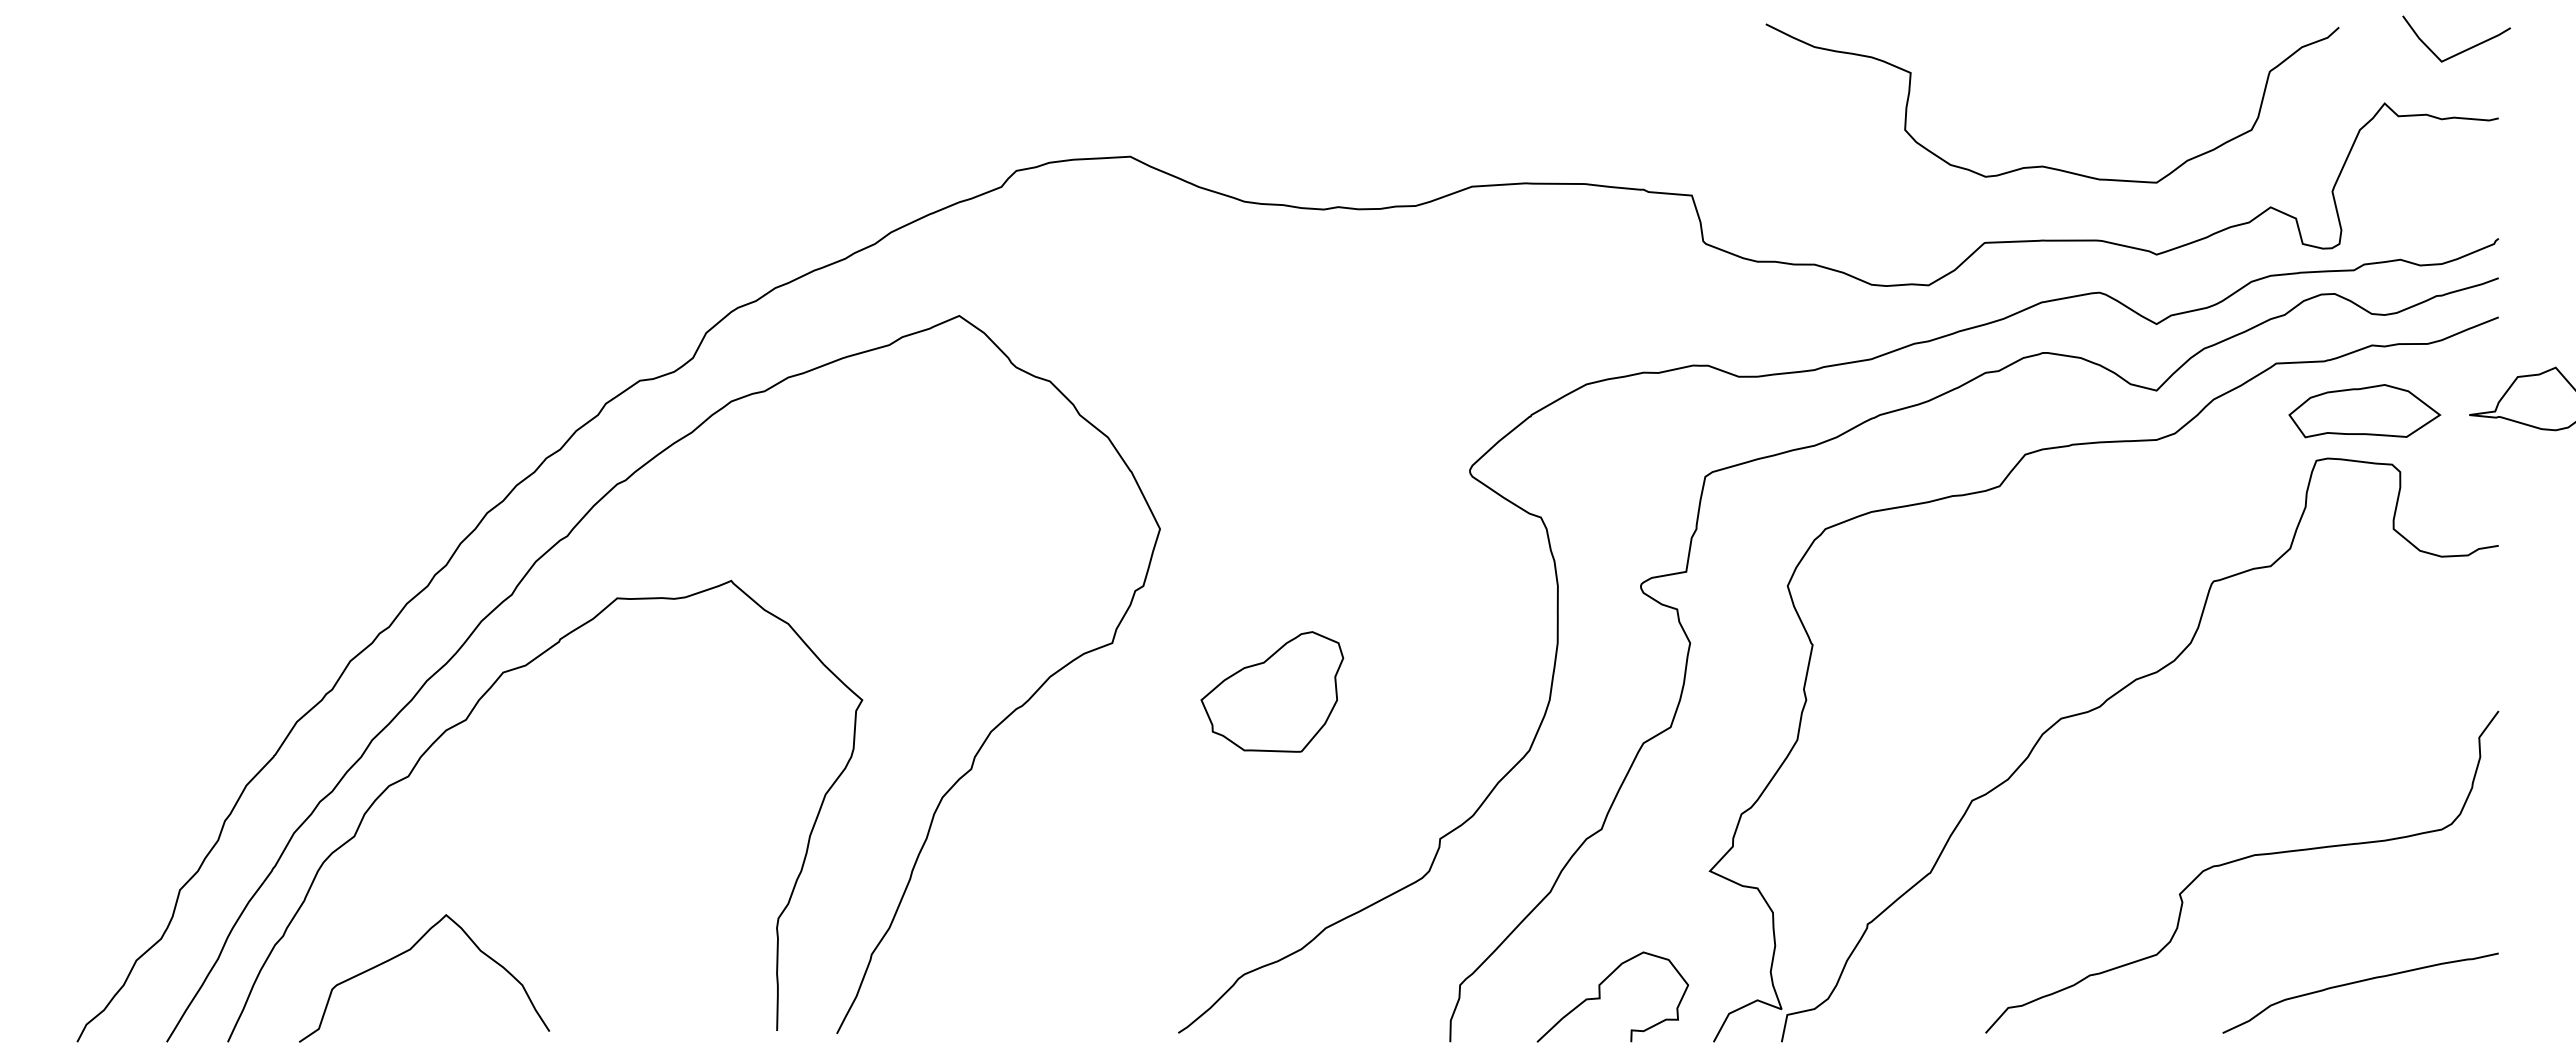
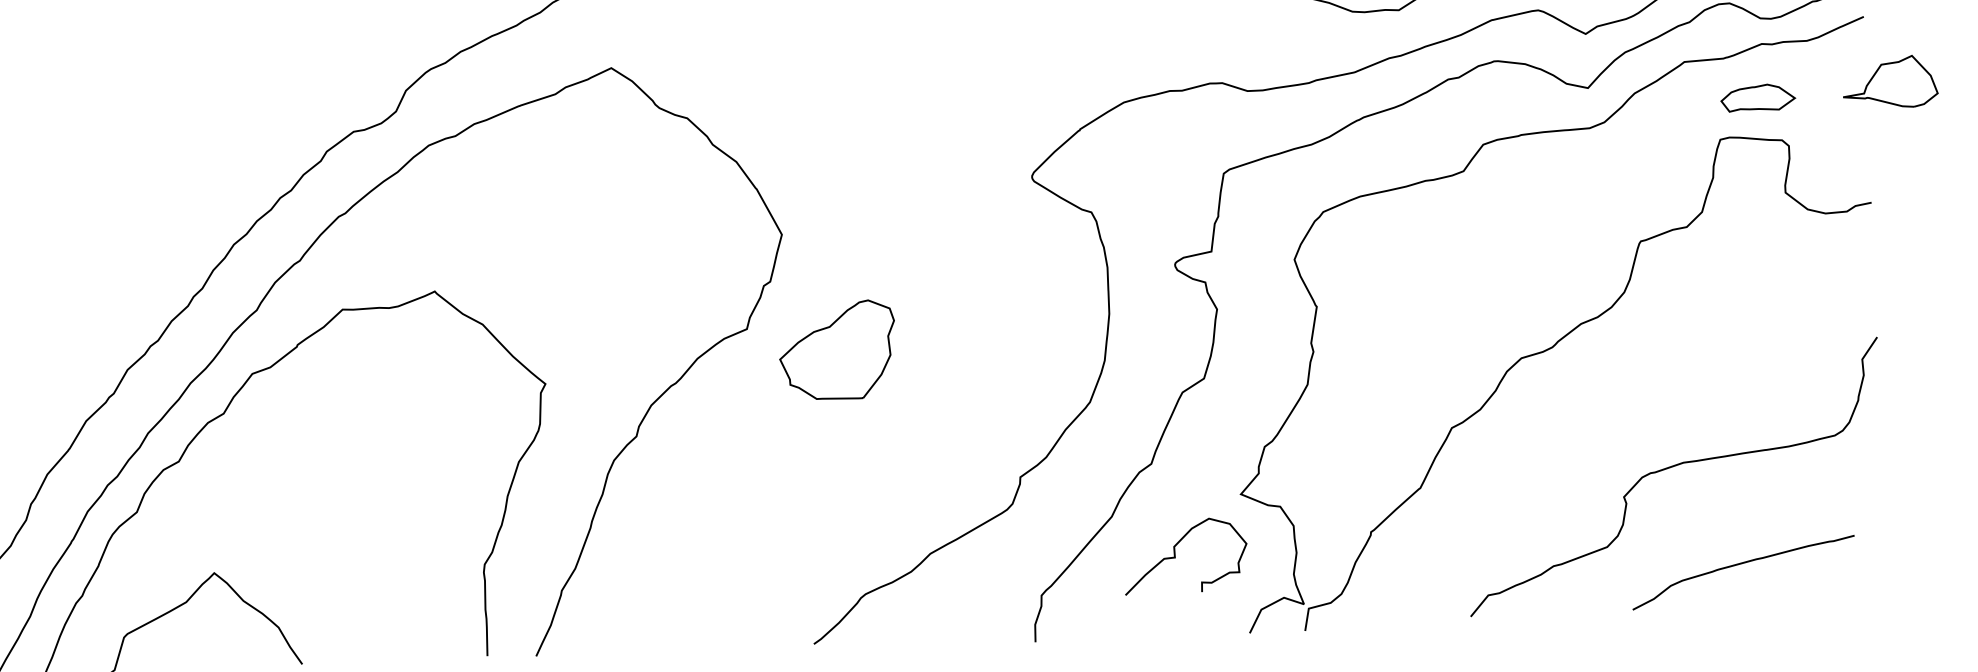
part: (2364, 411) -> (1757, 98), size x0.6
part: (1272, 691) -> (837, 350), moved
curve: (2356, 983) -> (1739, 564), moved
curve: (1600, 996) -> (1175, 555), moved

